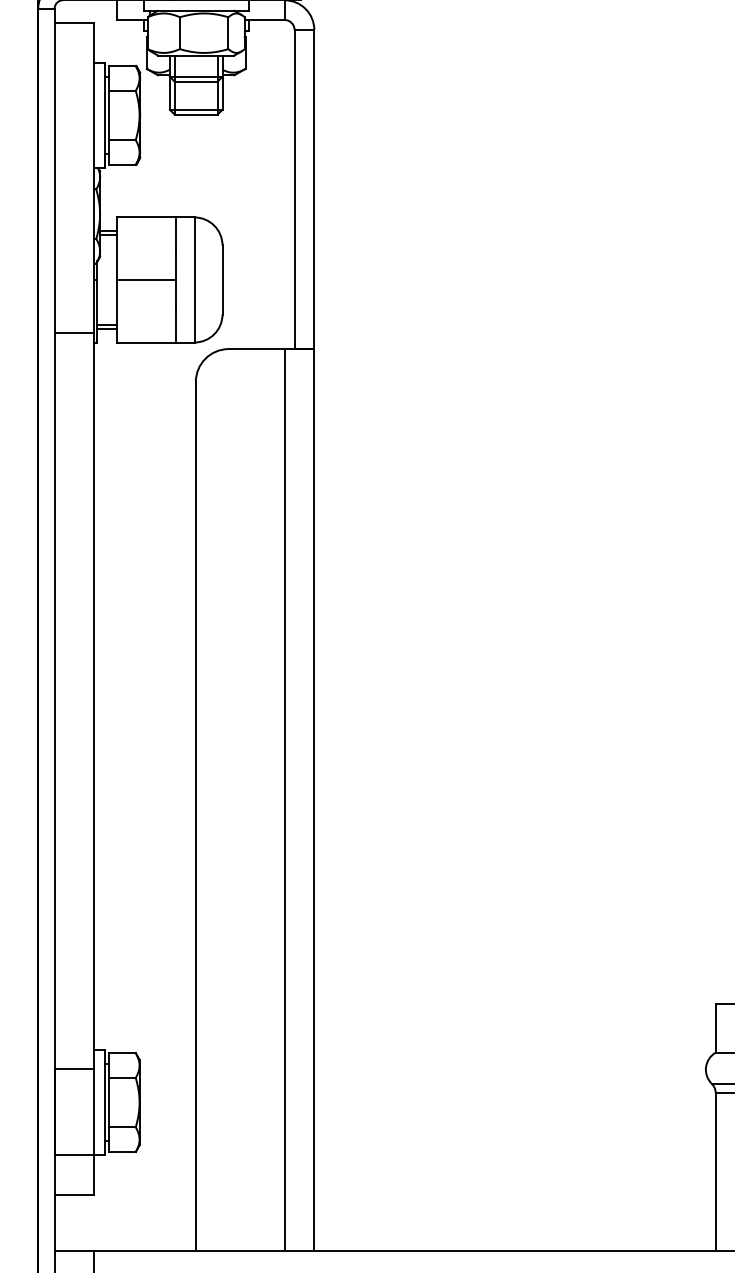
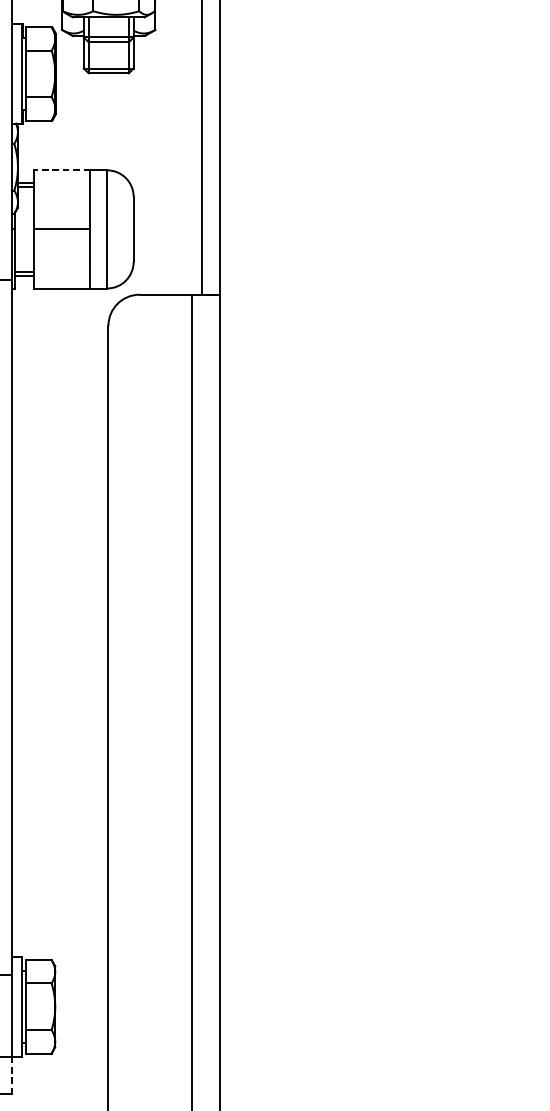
line: (146, 217) -> (61, 170), solid -> dashed
line: (94, 1175) -> (12, 1075), solid -> dashed

